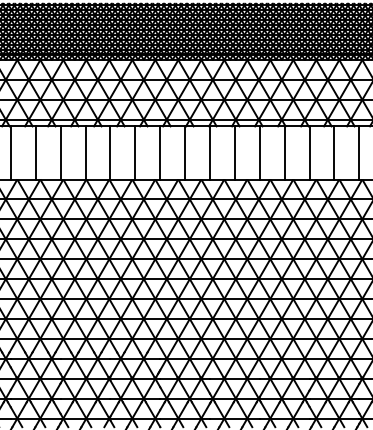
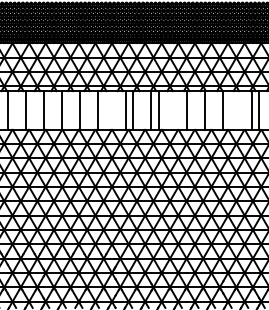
line: (160, 153) -> (125, 110), moved
line: (234, 153) -> (158, 110), moved
line: (334, 153) -> (252, 110), moved

